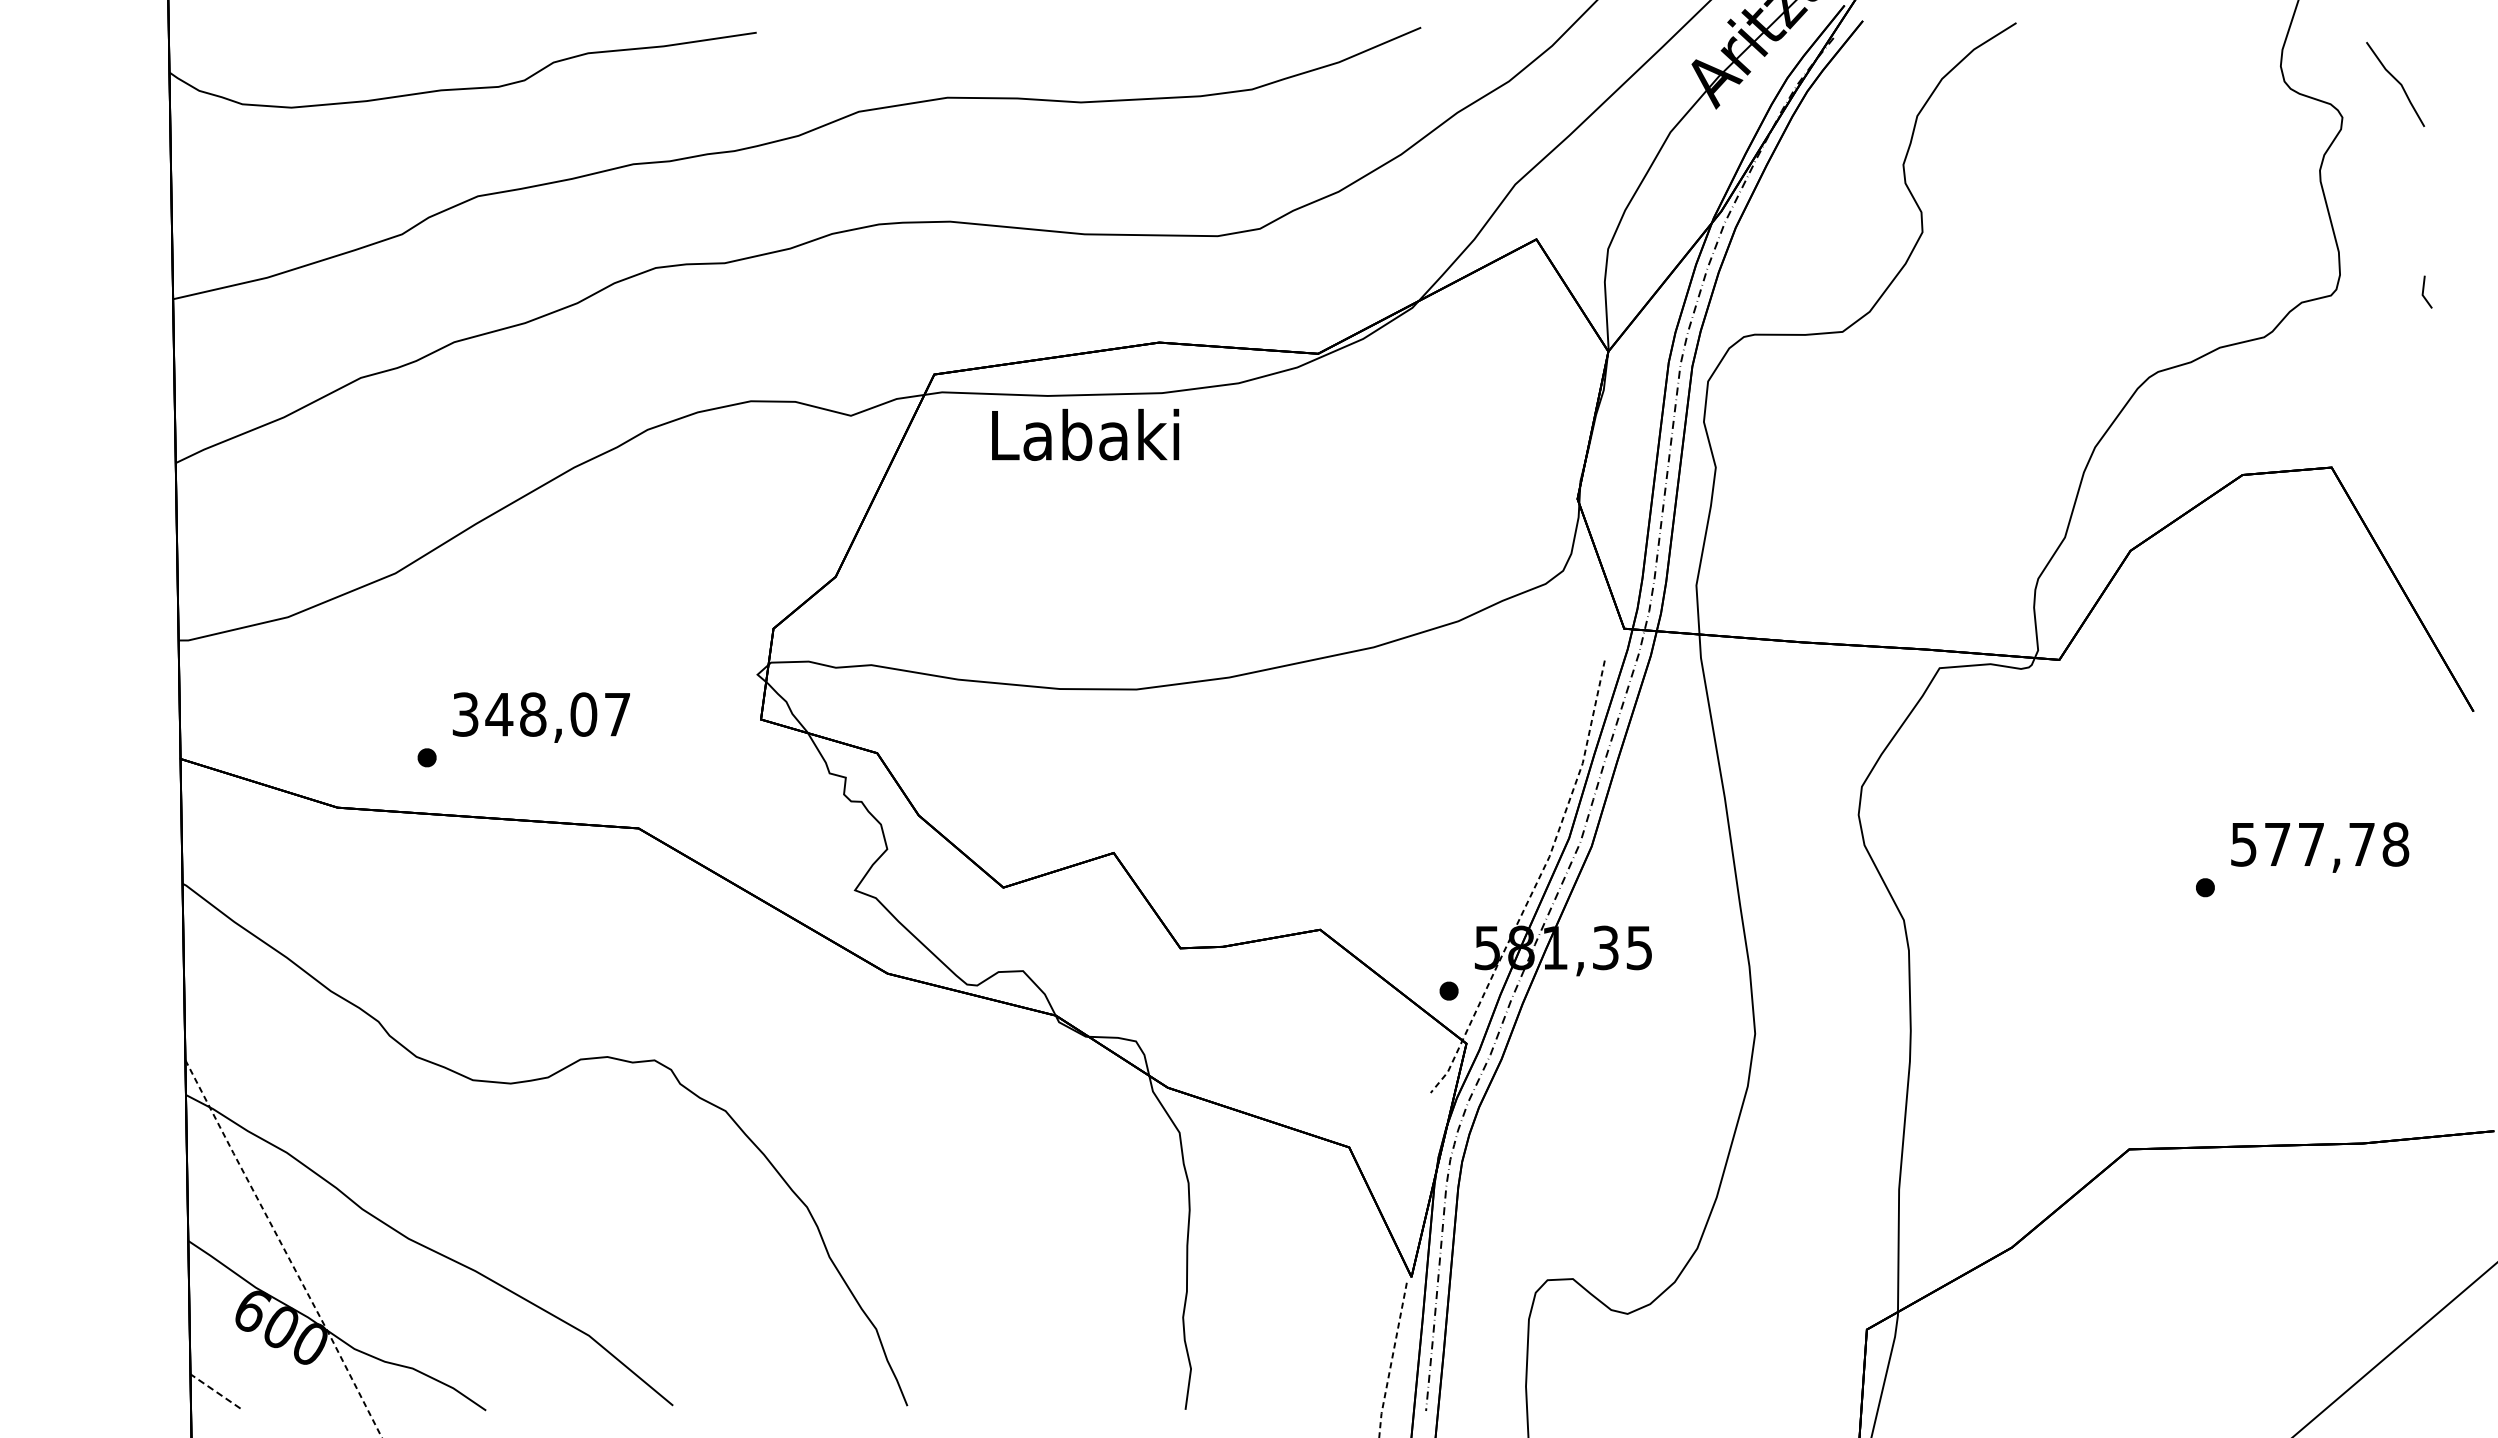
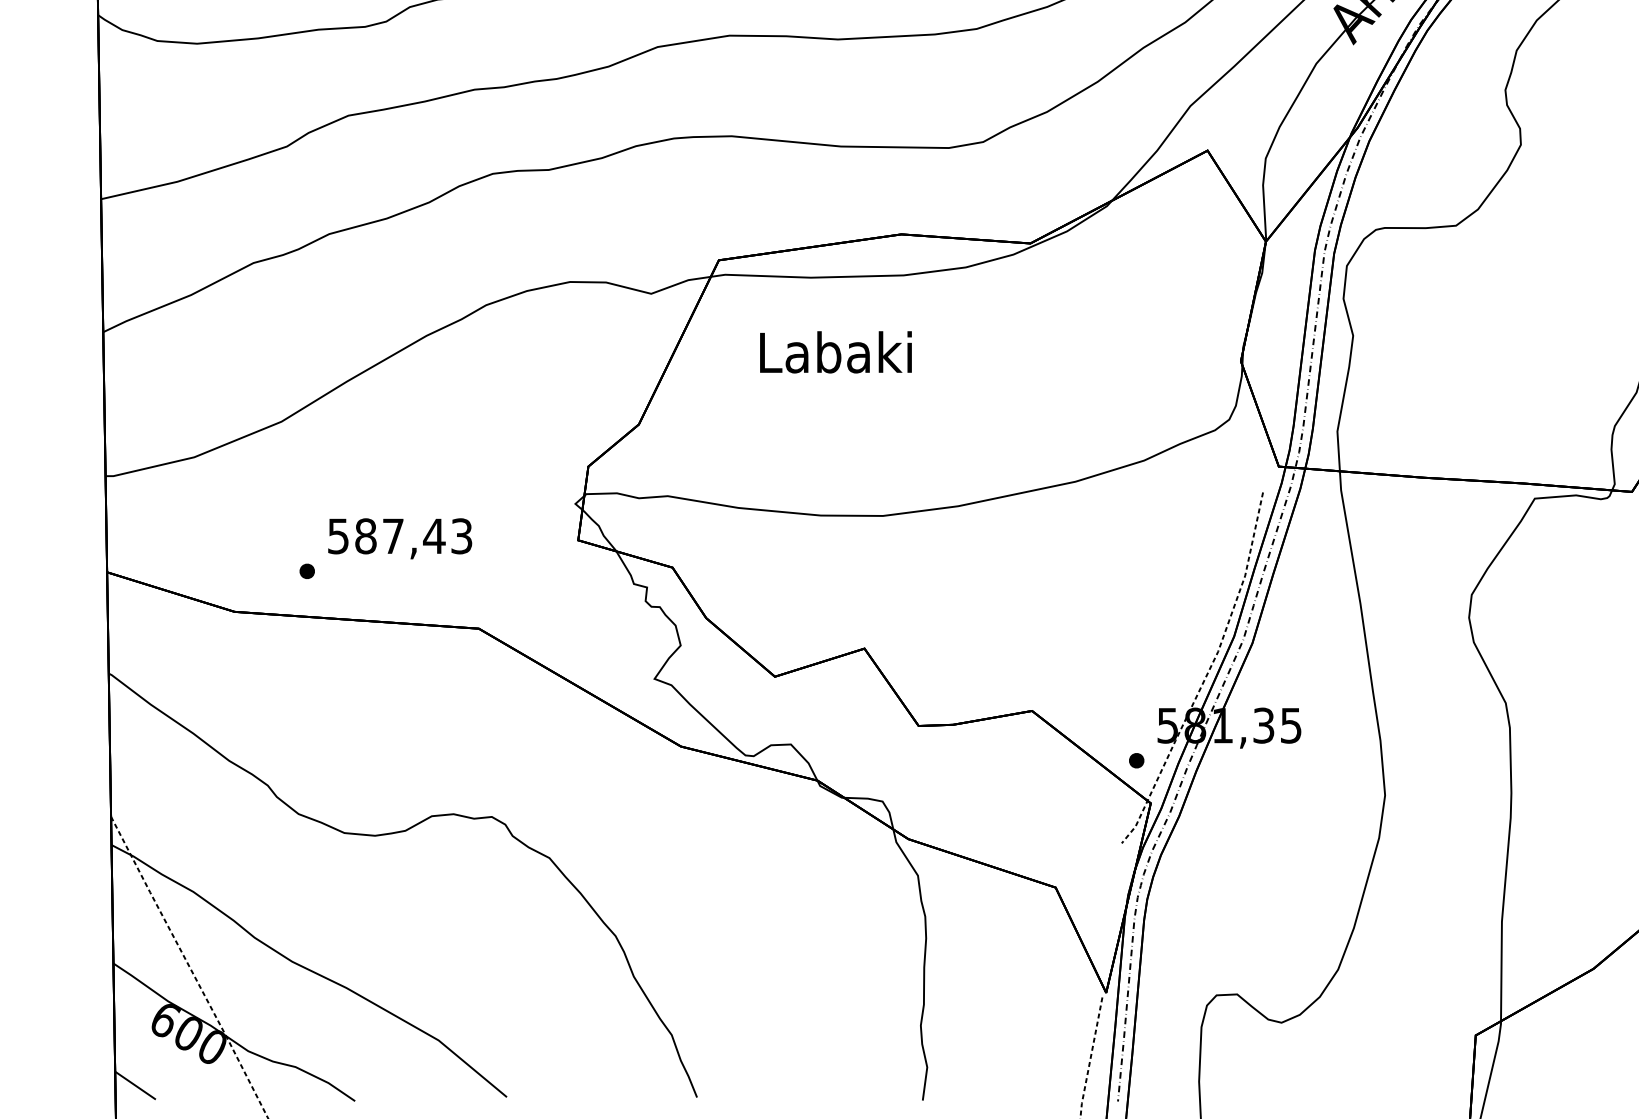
text: (1085, 434) -> (835, 351), moved
text: (541, 714) -> (400, 536), 348,07 -> 587,43
line: (215, 1391) -> (135, 1085), dashed -> solid

